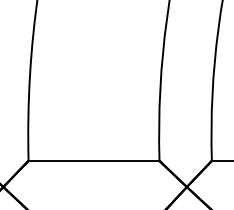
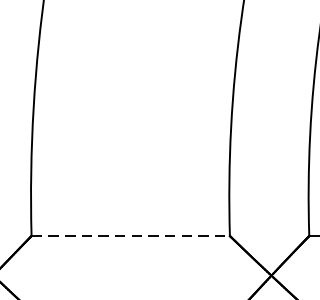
line: (94, 160) -> (131, 235), solid -> dashed

